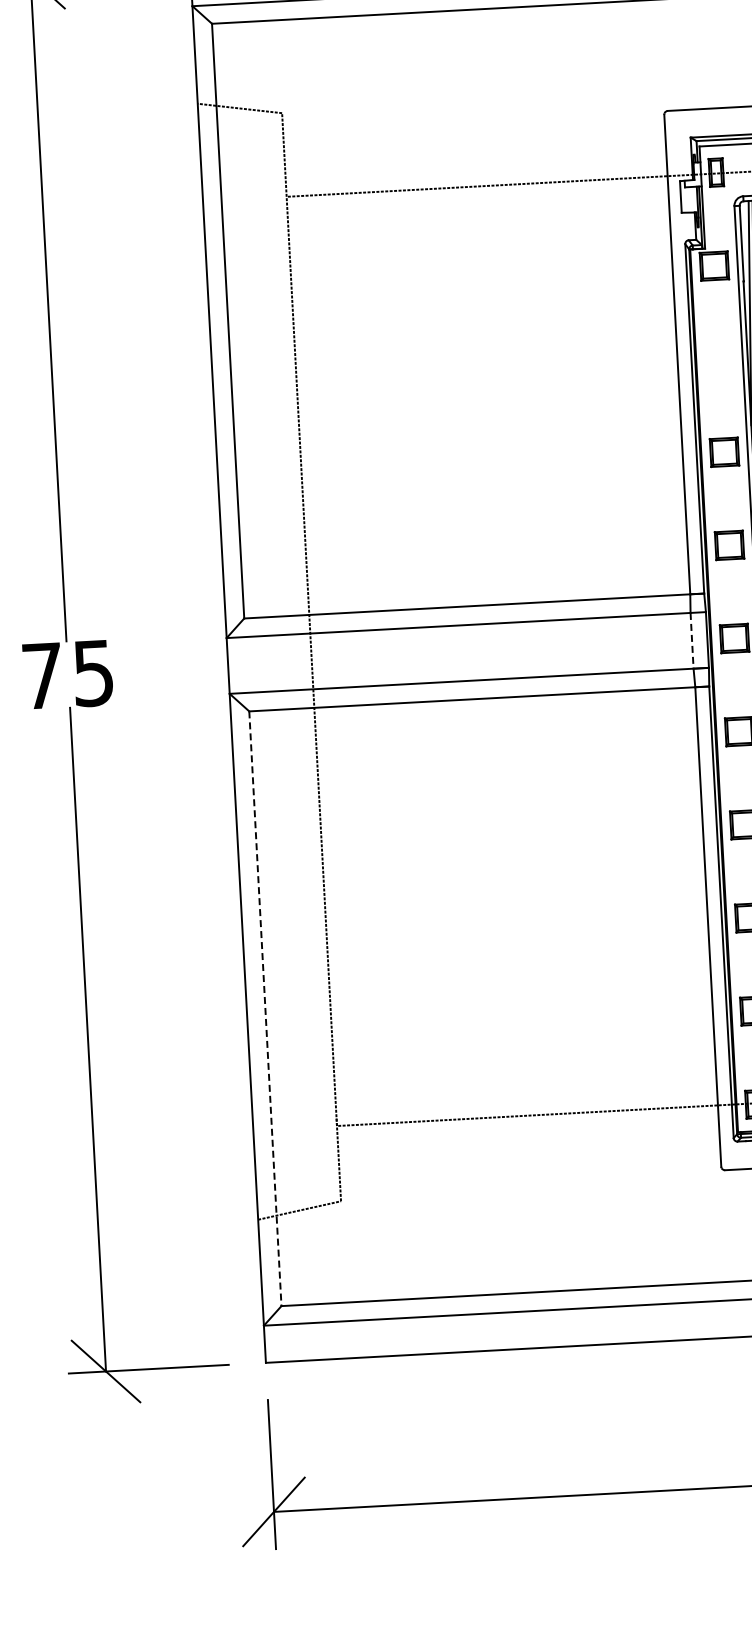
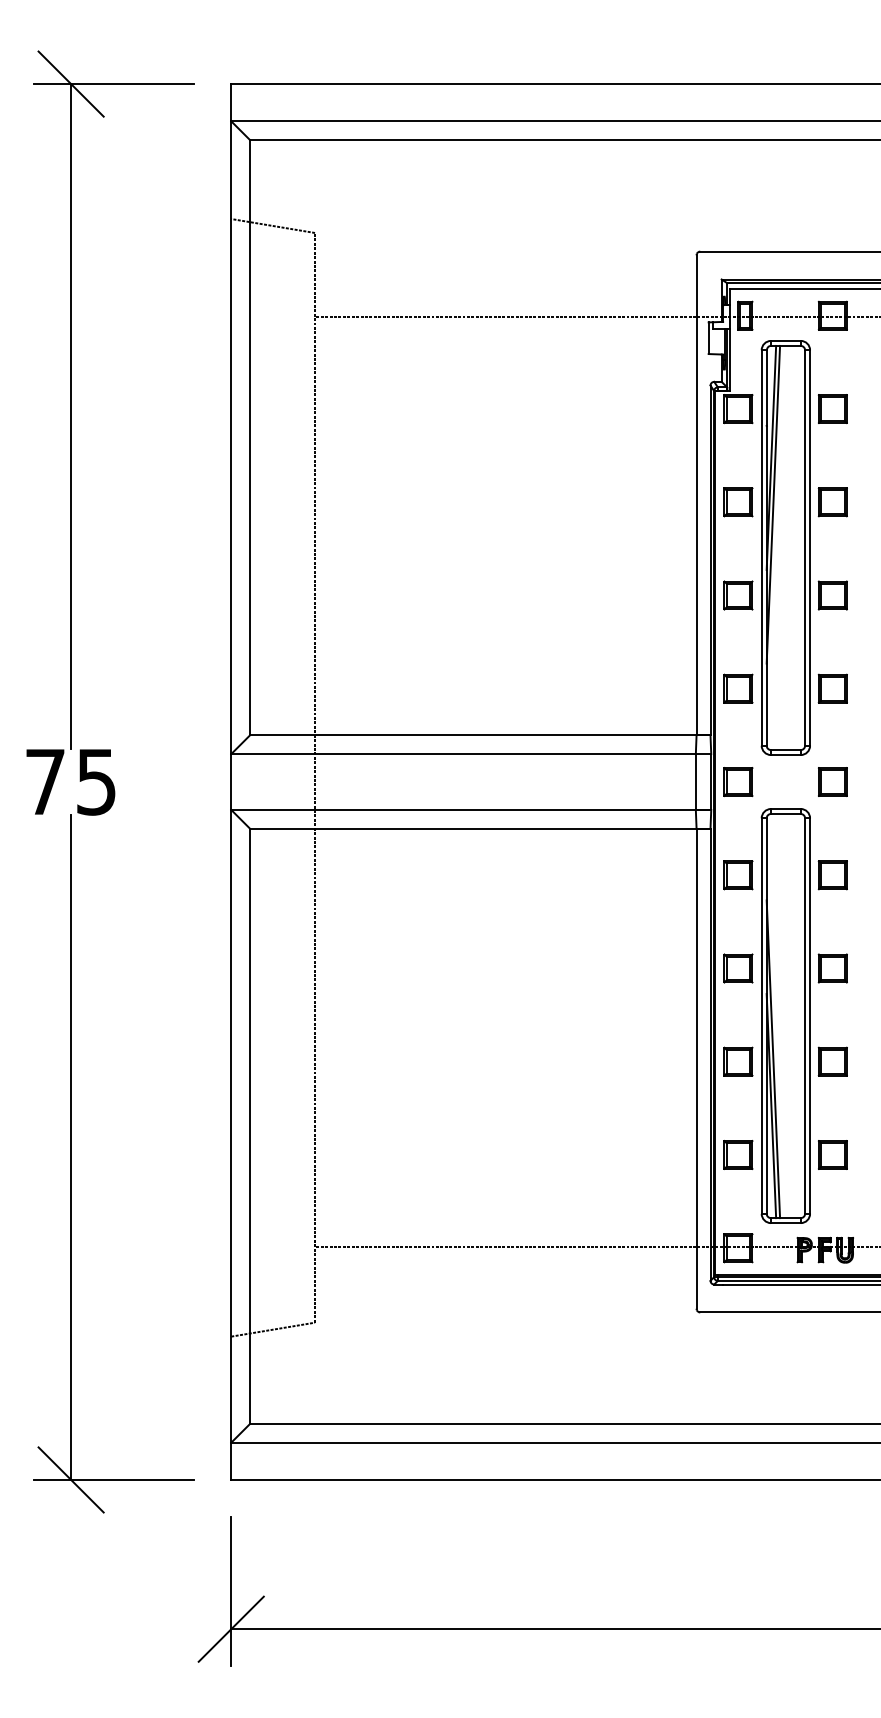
part: (719, 359) -> (738, 502), added
line: (691, 641) -> (695, 782), dashed -> solid
line: (265, 1008) -> (249, 1126), dashed -> solid

